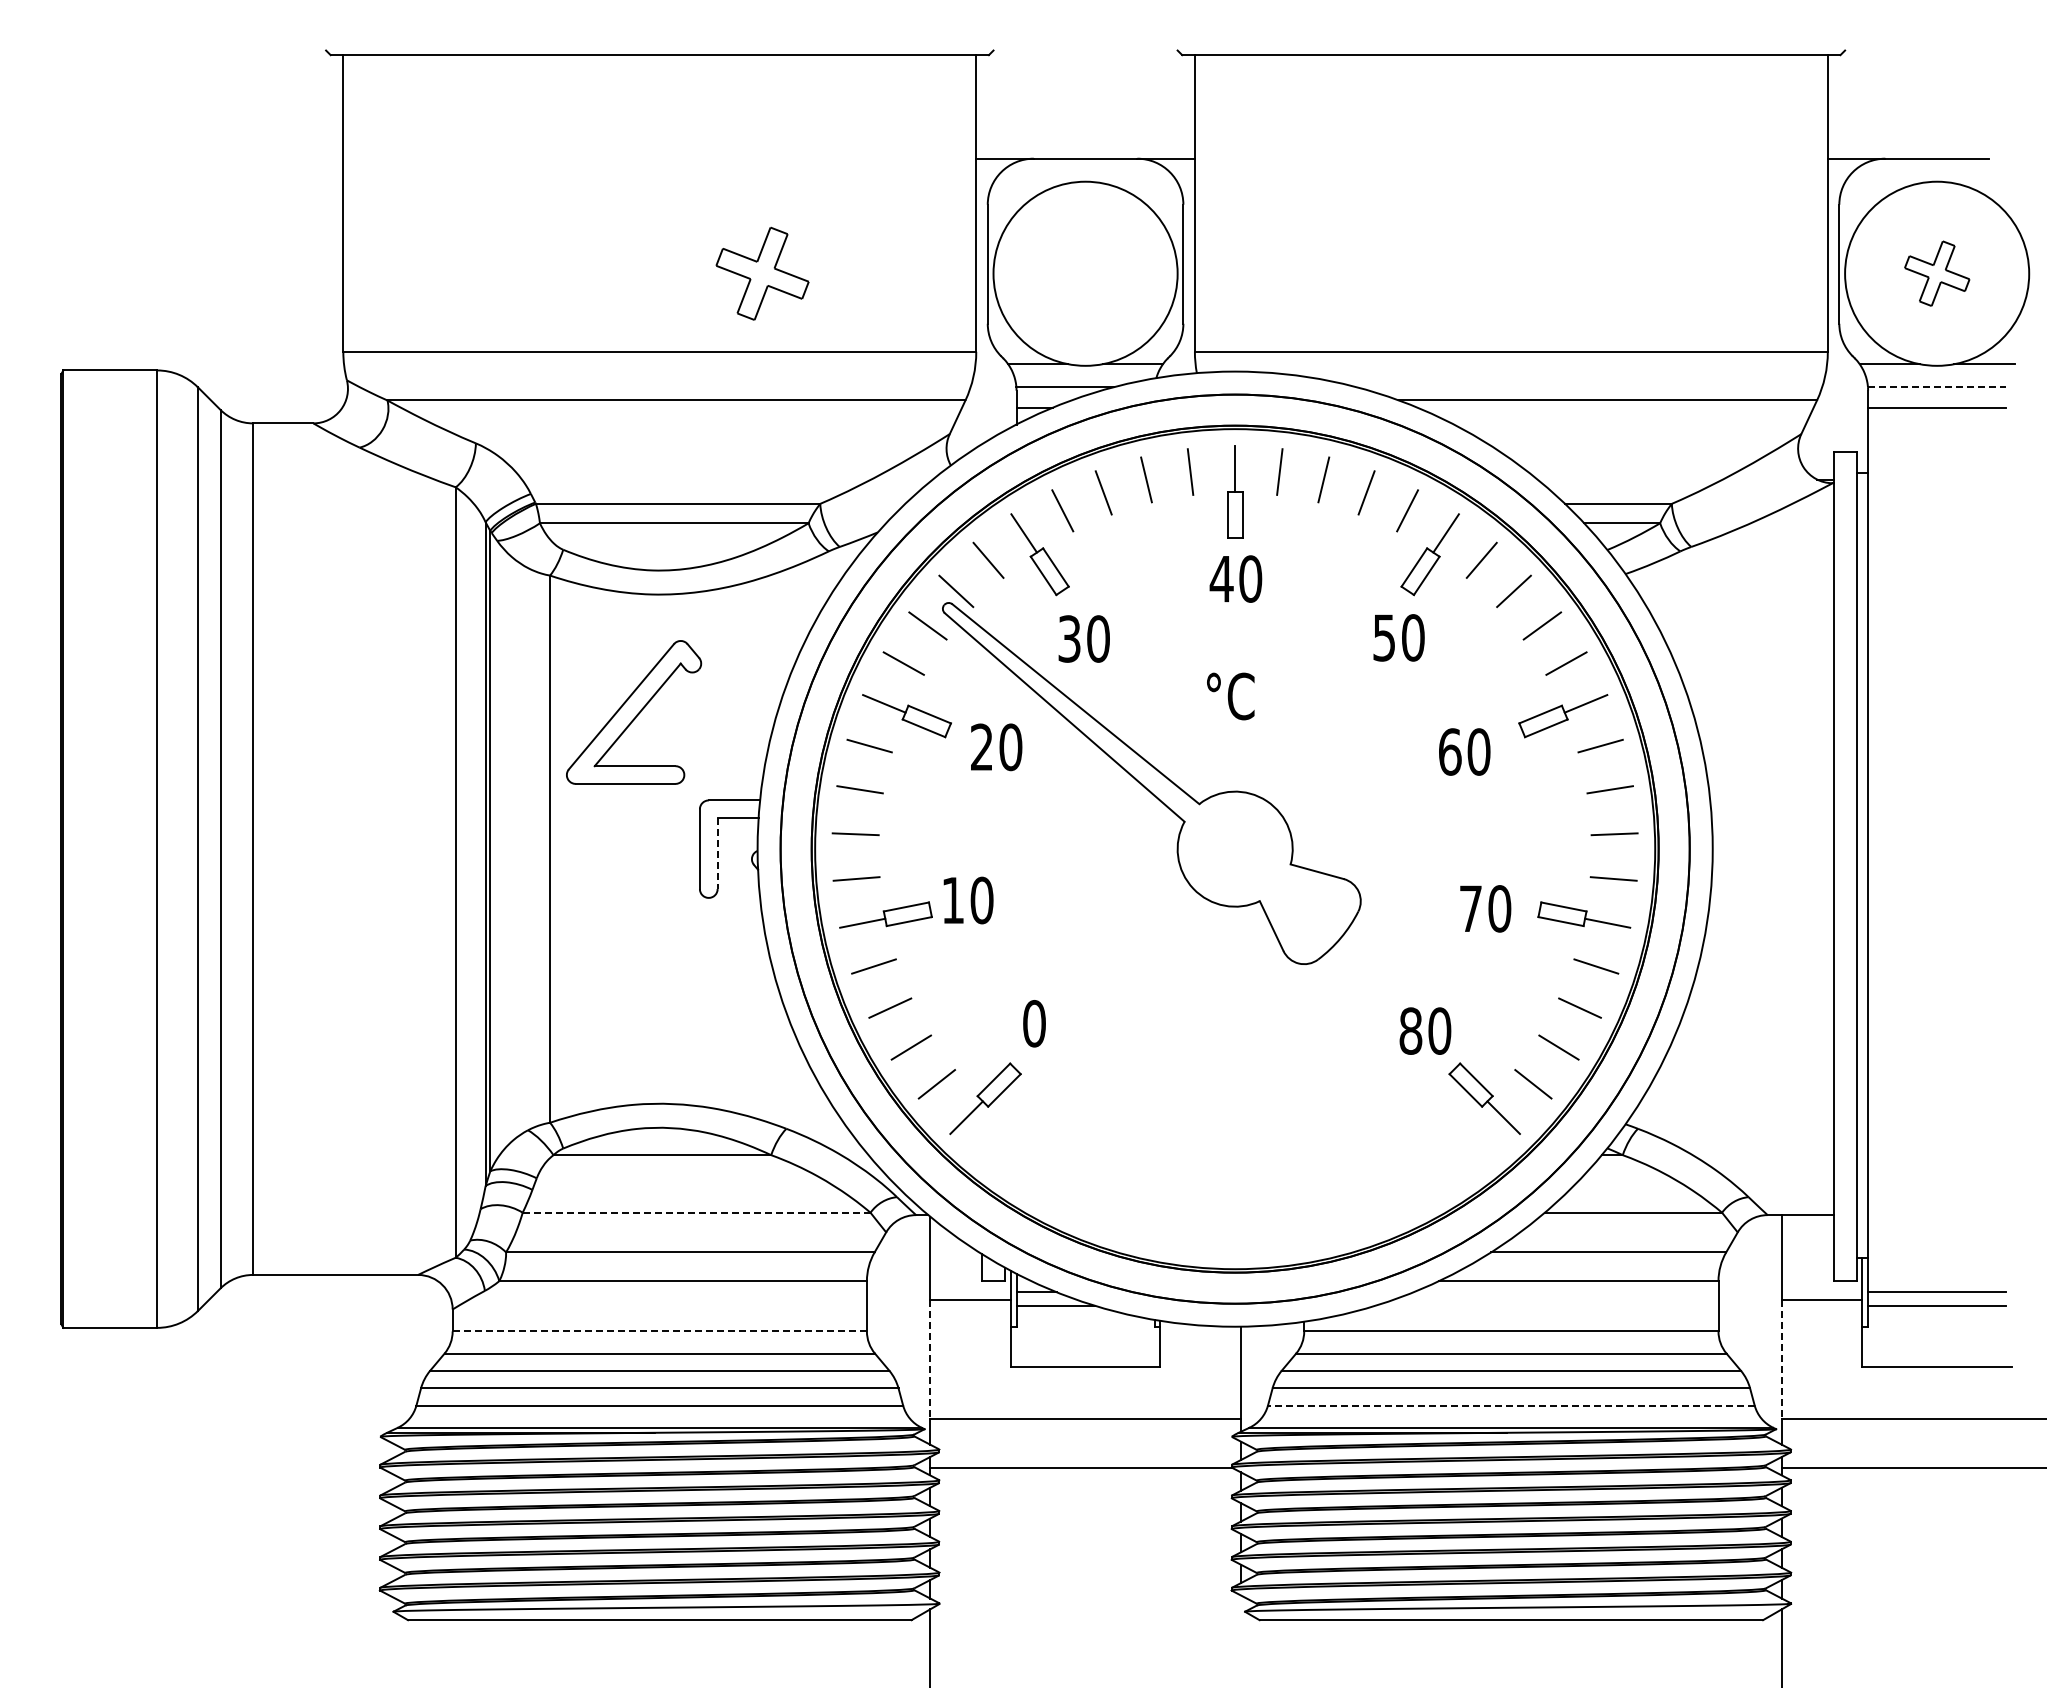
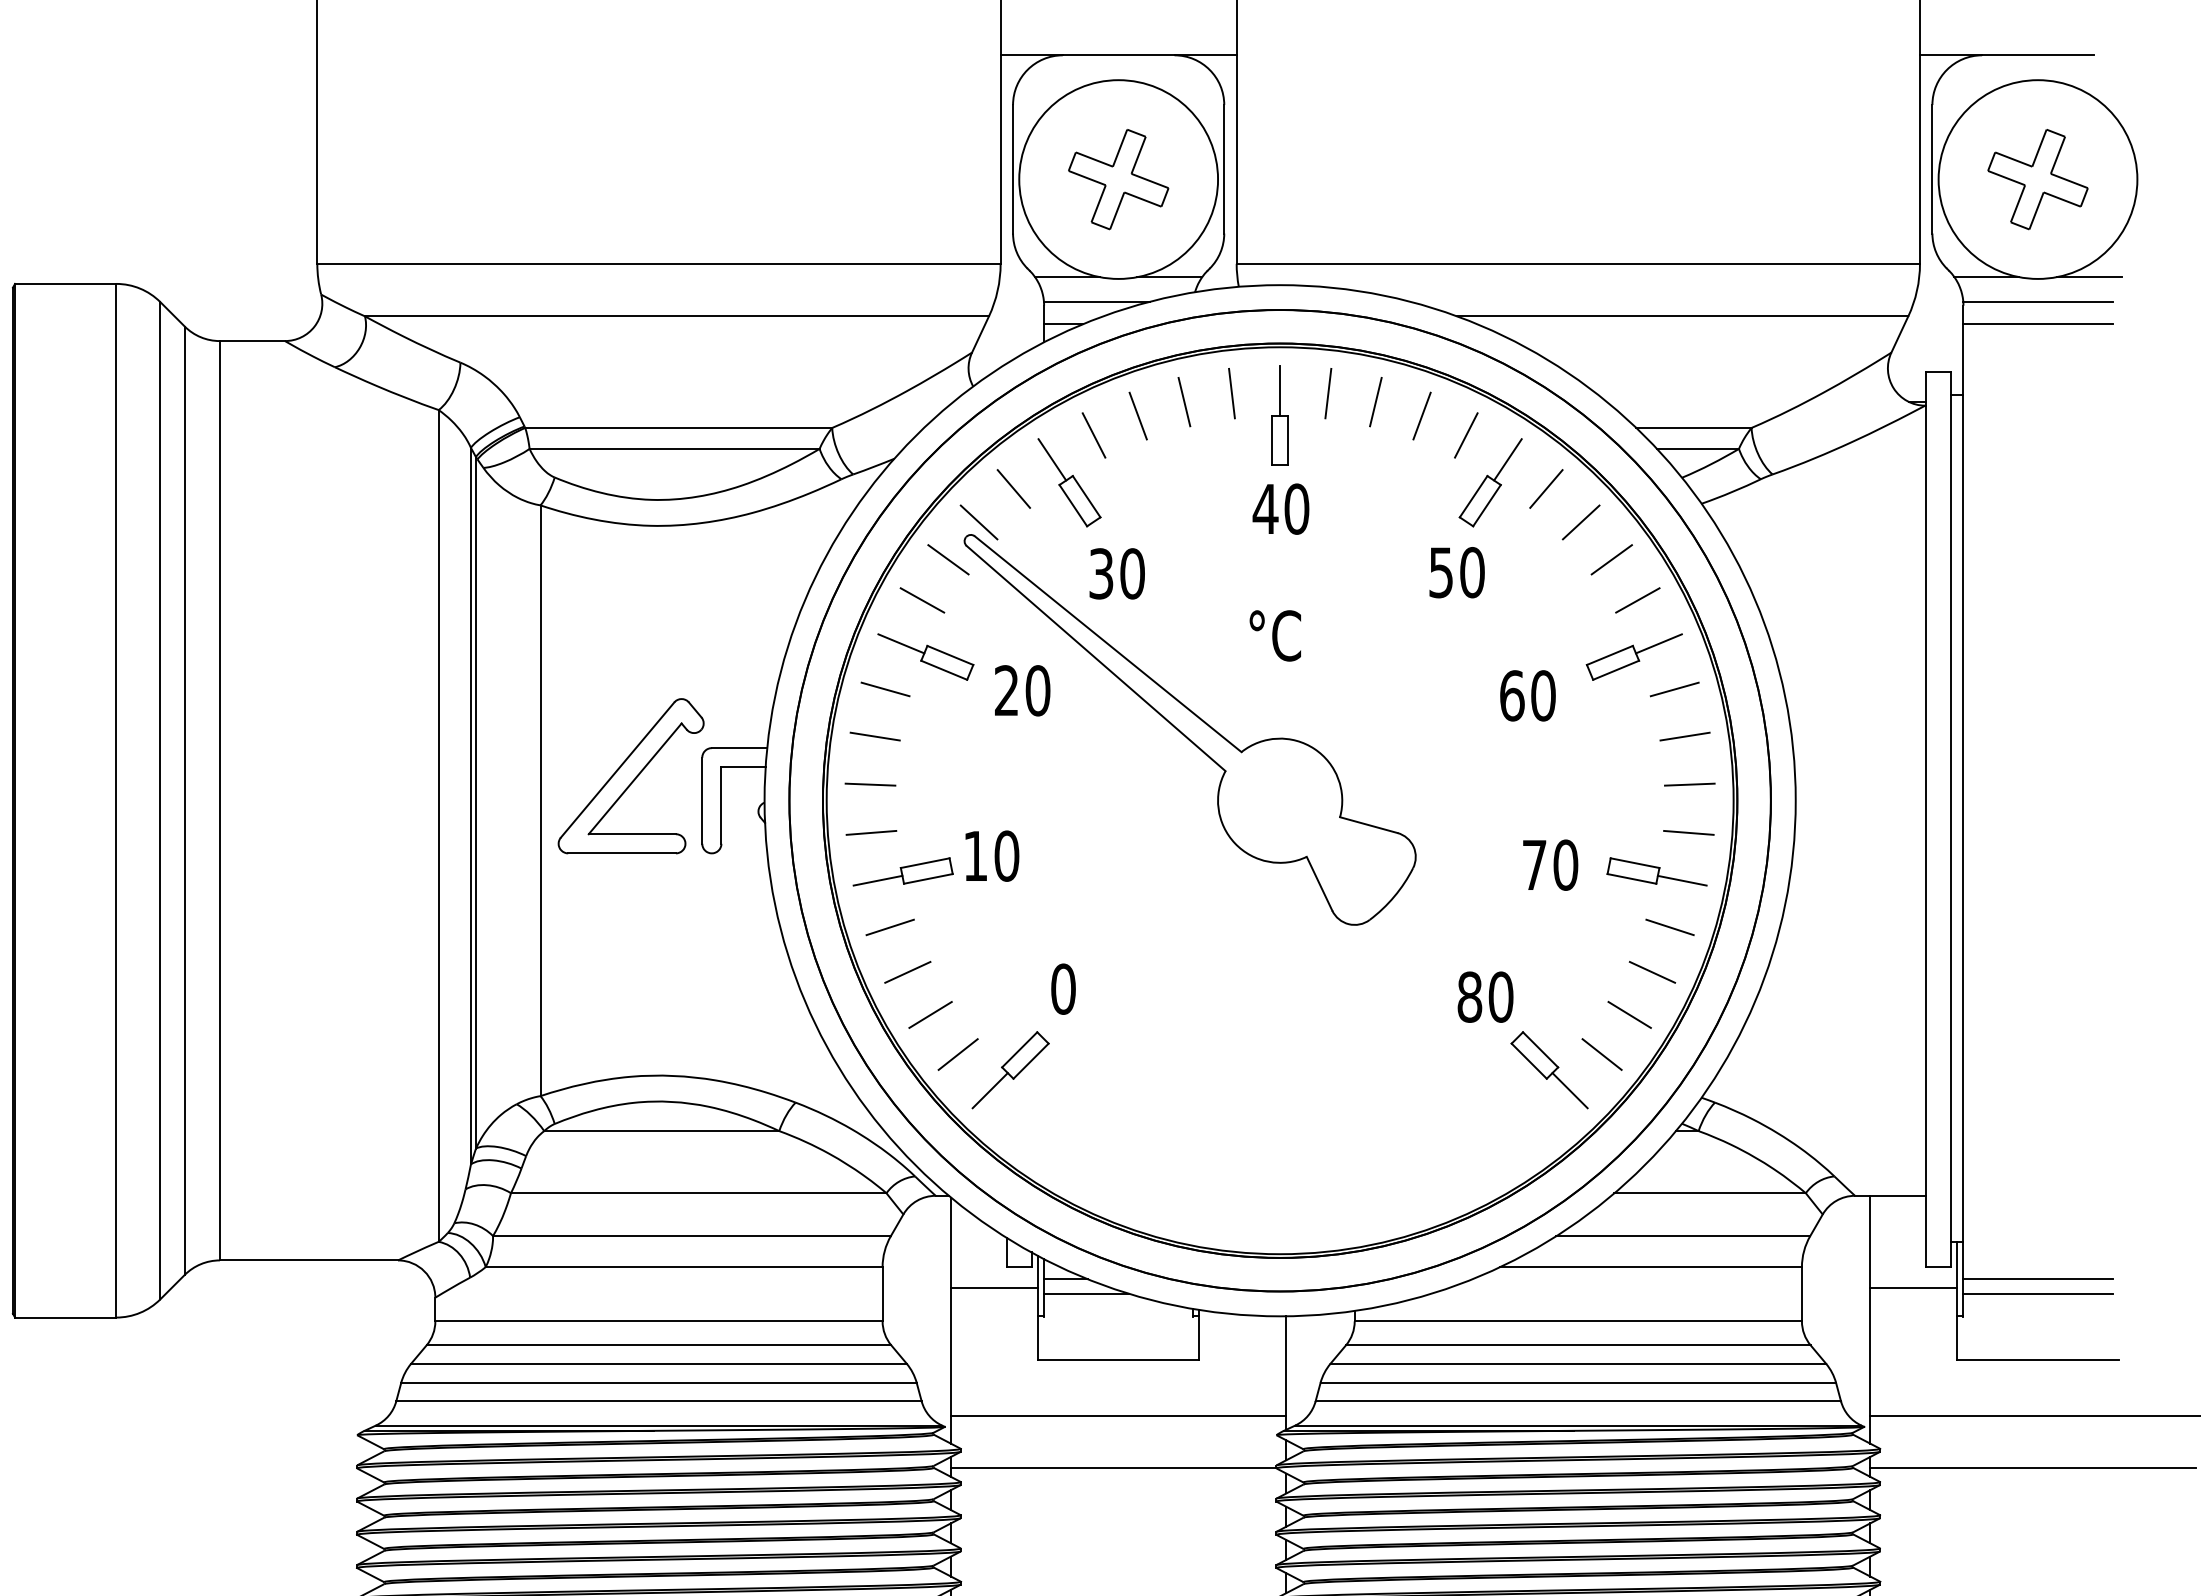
part: (762, 273) -> (1118, 179), moved
part: (1937, 273) -> (2038, 179), size x1.43
line: (1937, 387) -> (2038, 302), dashed -> solid
part: (634, 712) -> (631, 776), moved
line: (717, 854) -> (721, 806), dashed -> solid
line: (696, 1212) -> (698, 1192), dashed -> solid
line: (659, 1331) -> (658, 1321), dashed -> solid
line: (930, 1359) -> (951, 1351), dashed -> solid
line: (1781, 1359) -> (1869, 1351), dashed -> solid
line: (1510, 1405) -> (1577, 1401), dashed -> solid

